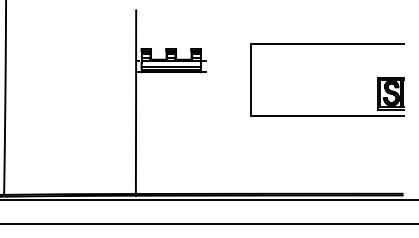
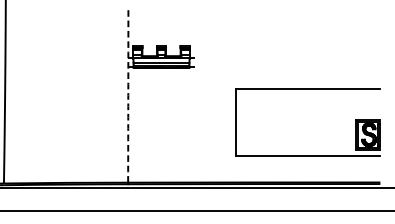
part: (327, 44) -> (308, 88), moved
arc: (136, 101) -> (128, 95), solid -> dashed

